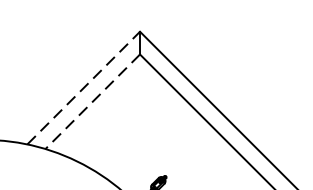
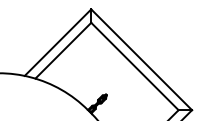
line: (84, 87) -> (58, 42), dashed -> solid
line: (93, 103) -> (63, 51), dashed -> solid

